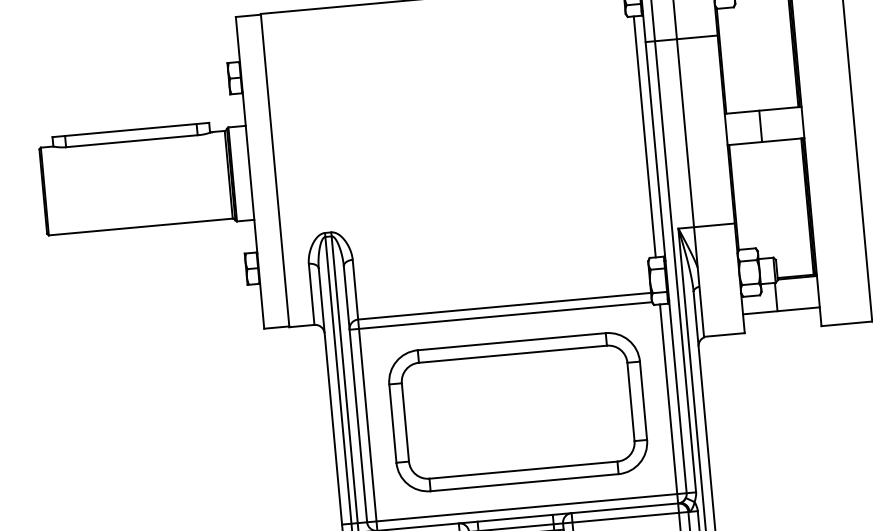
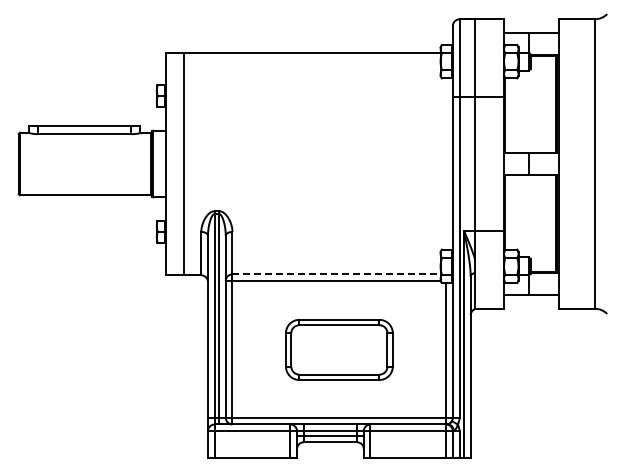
line: (645, 136) -> (446, 163), removed
line: (505, 306) -> (337, 274), solid -> dashed
part: (518, 411) -> (339, 349), size x0.6

